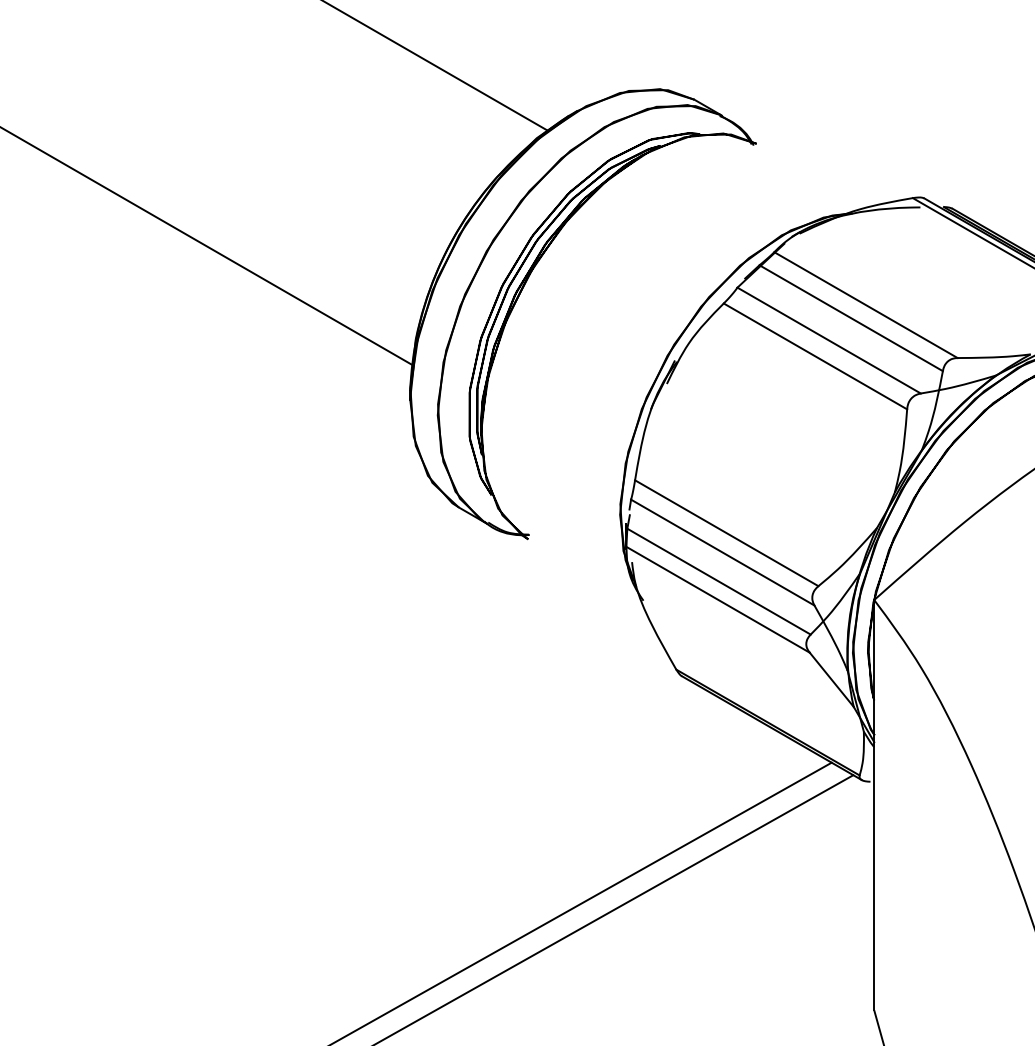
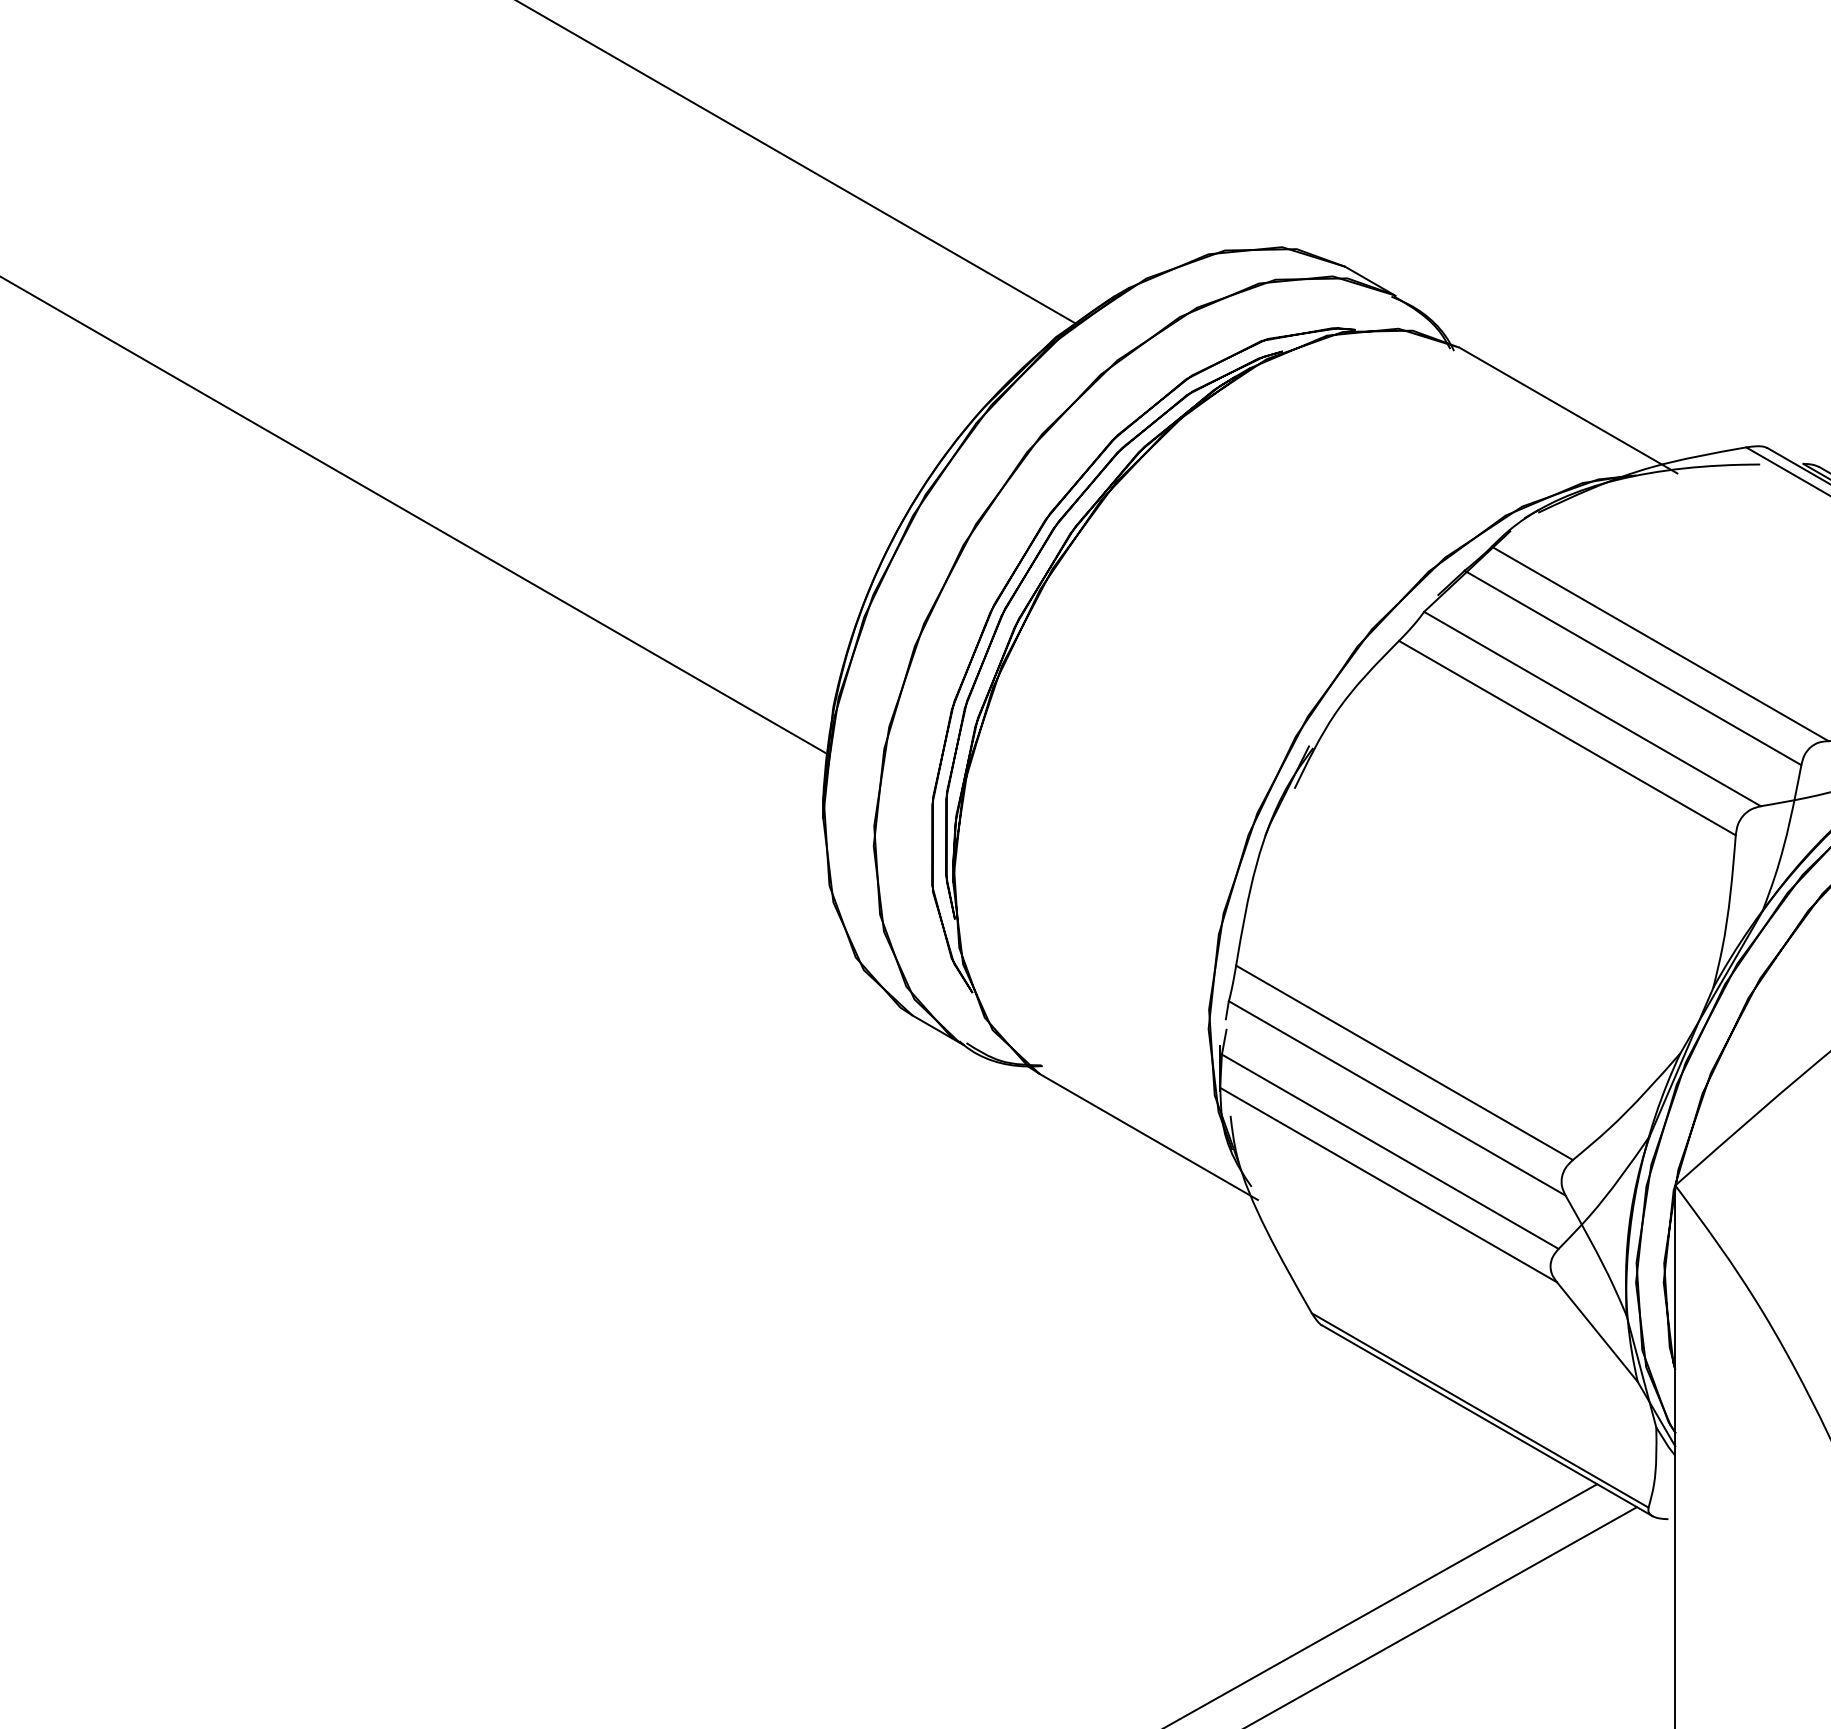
line: (815, 177) -> (1567, 409), added
line: (587, 573) -> (1148, 1136), added

